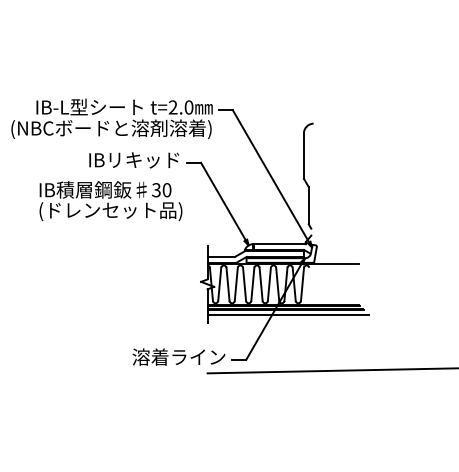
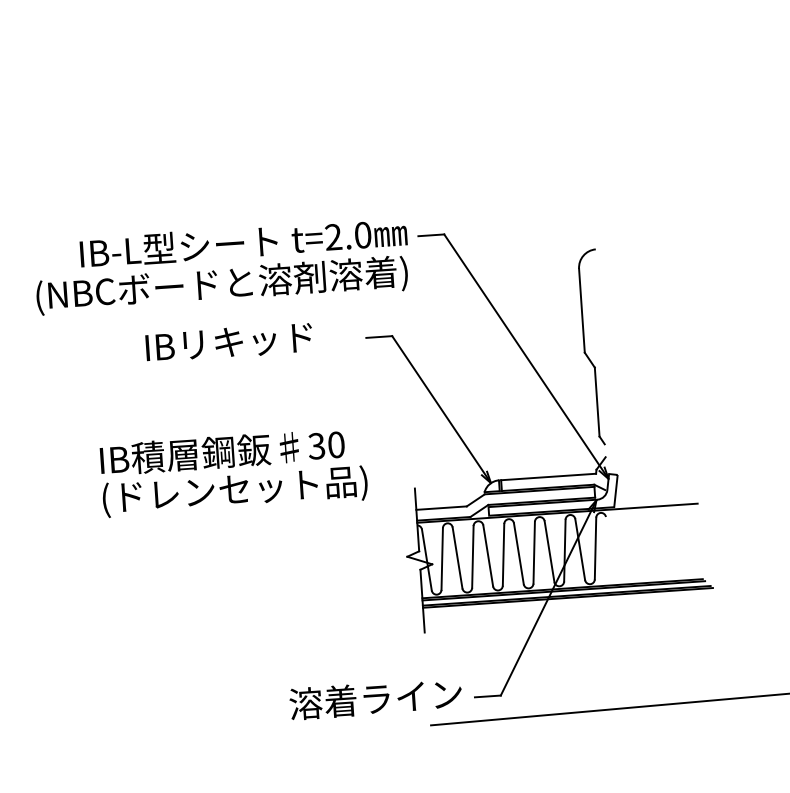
text: (133, 160) -> (227, 343), moved
text: (110, 201) -> (233, 472), moved
line: (288, 315) -> (573, 607), removed

